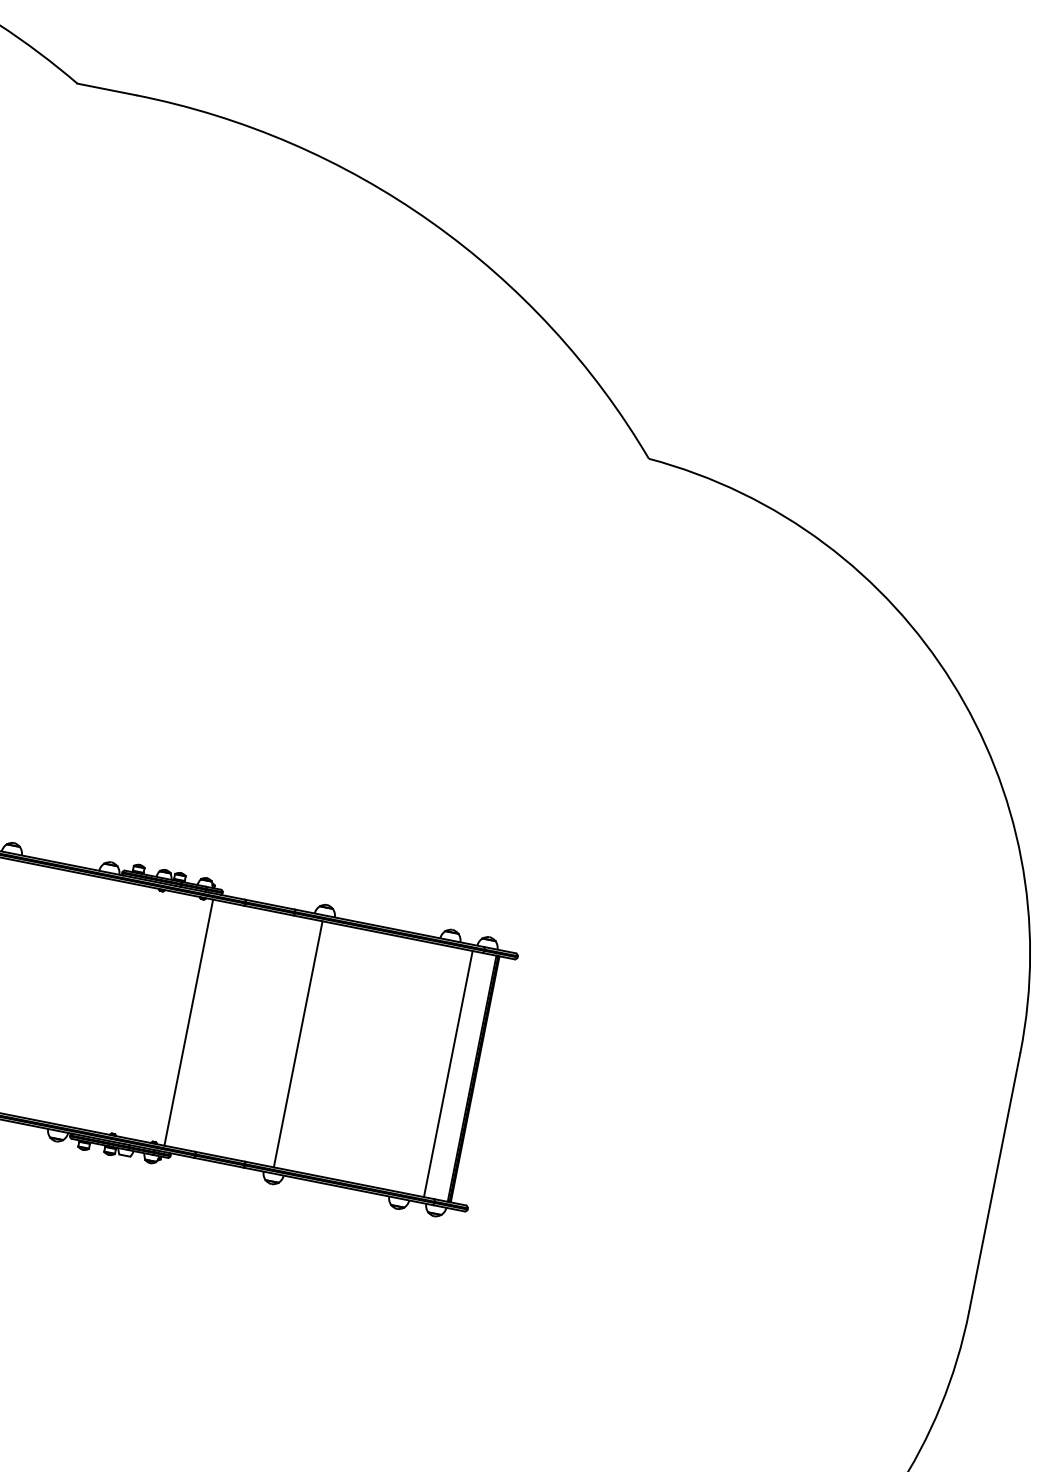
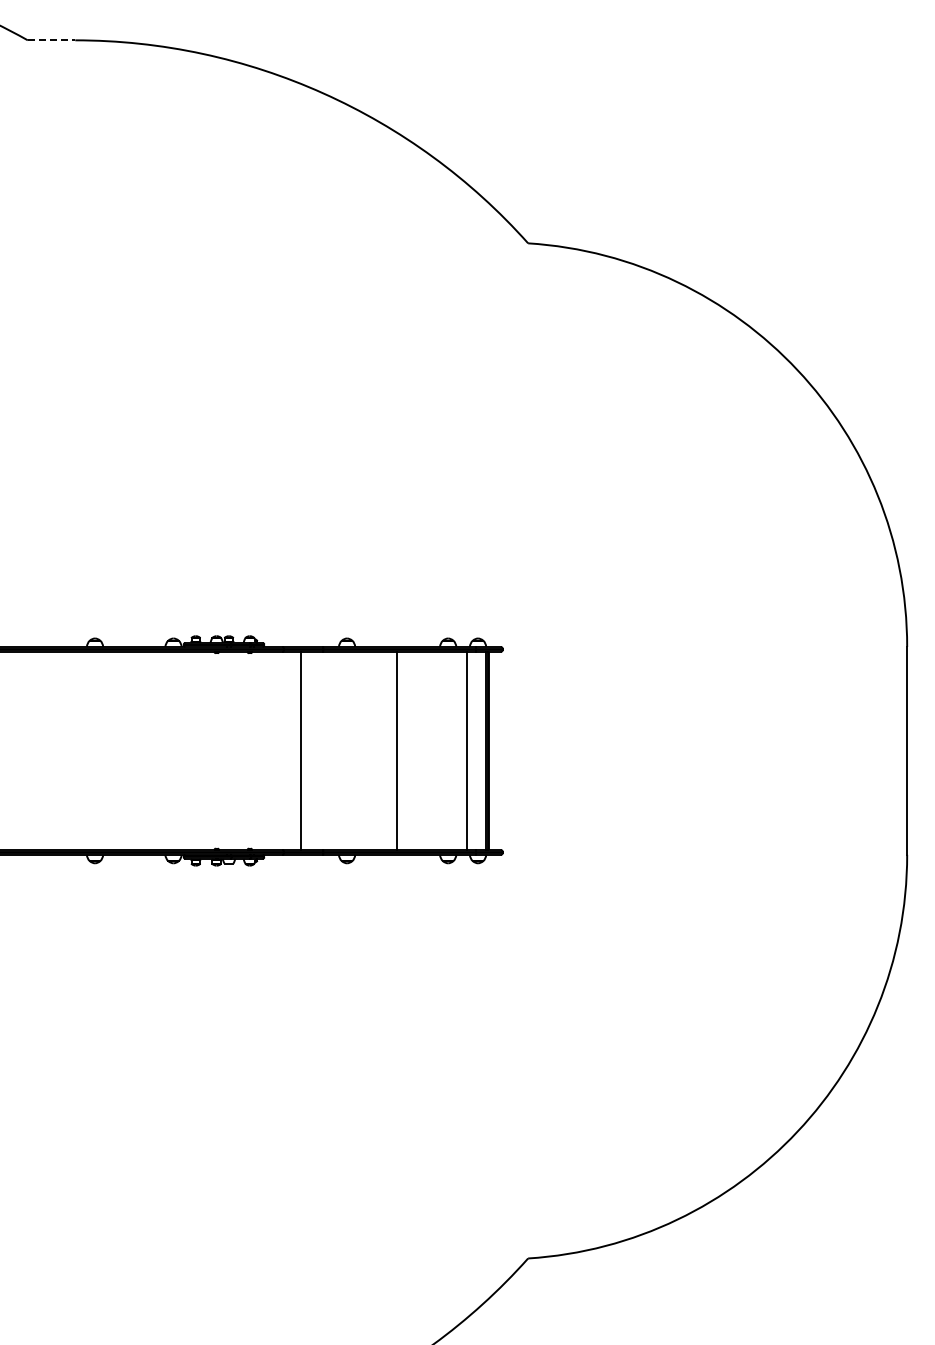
line: (106, 89) -> (51, 40), solid -> dashed
line: (189, 1022) -> (301, 750), moved
line: (298, 1043) -> (397, 750), moved

